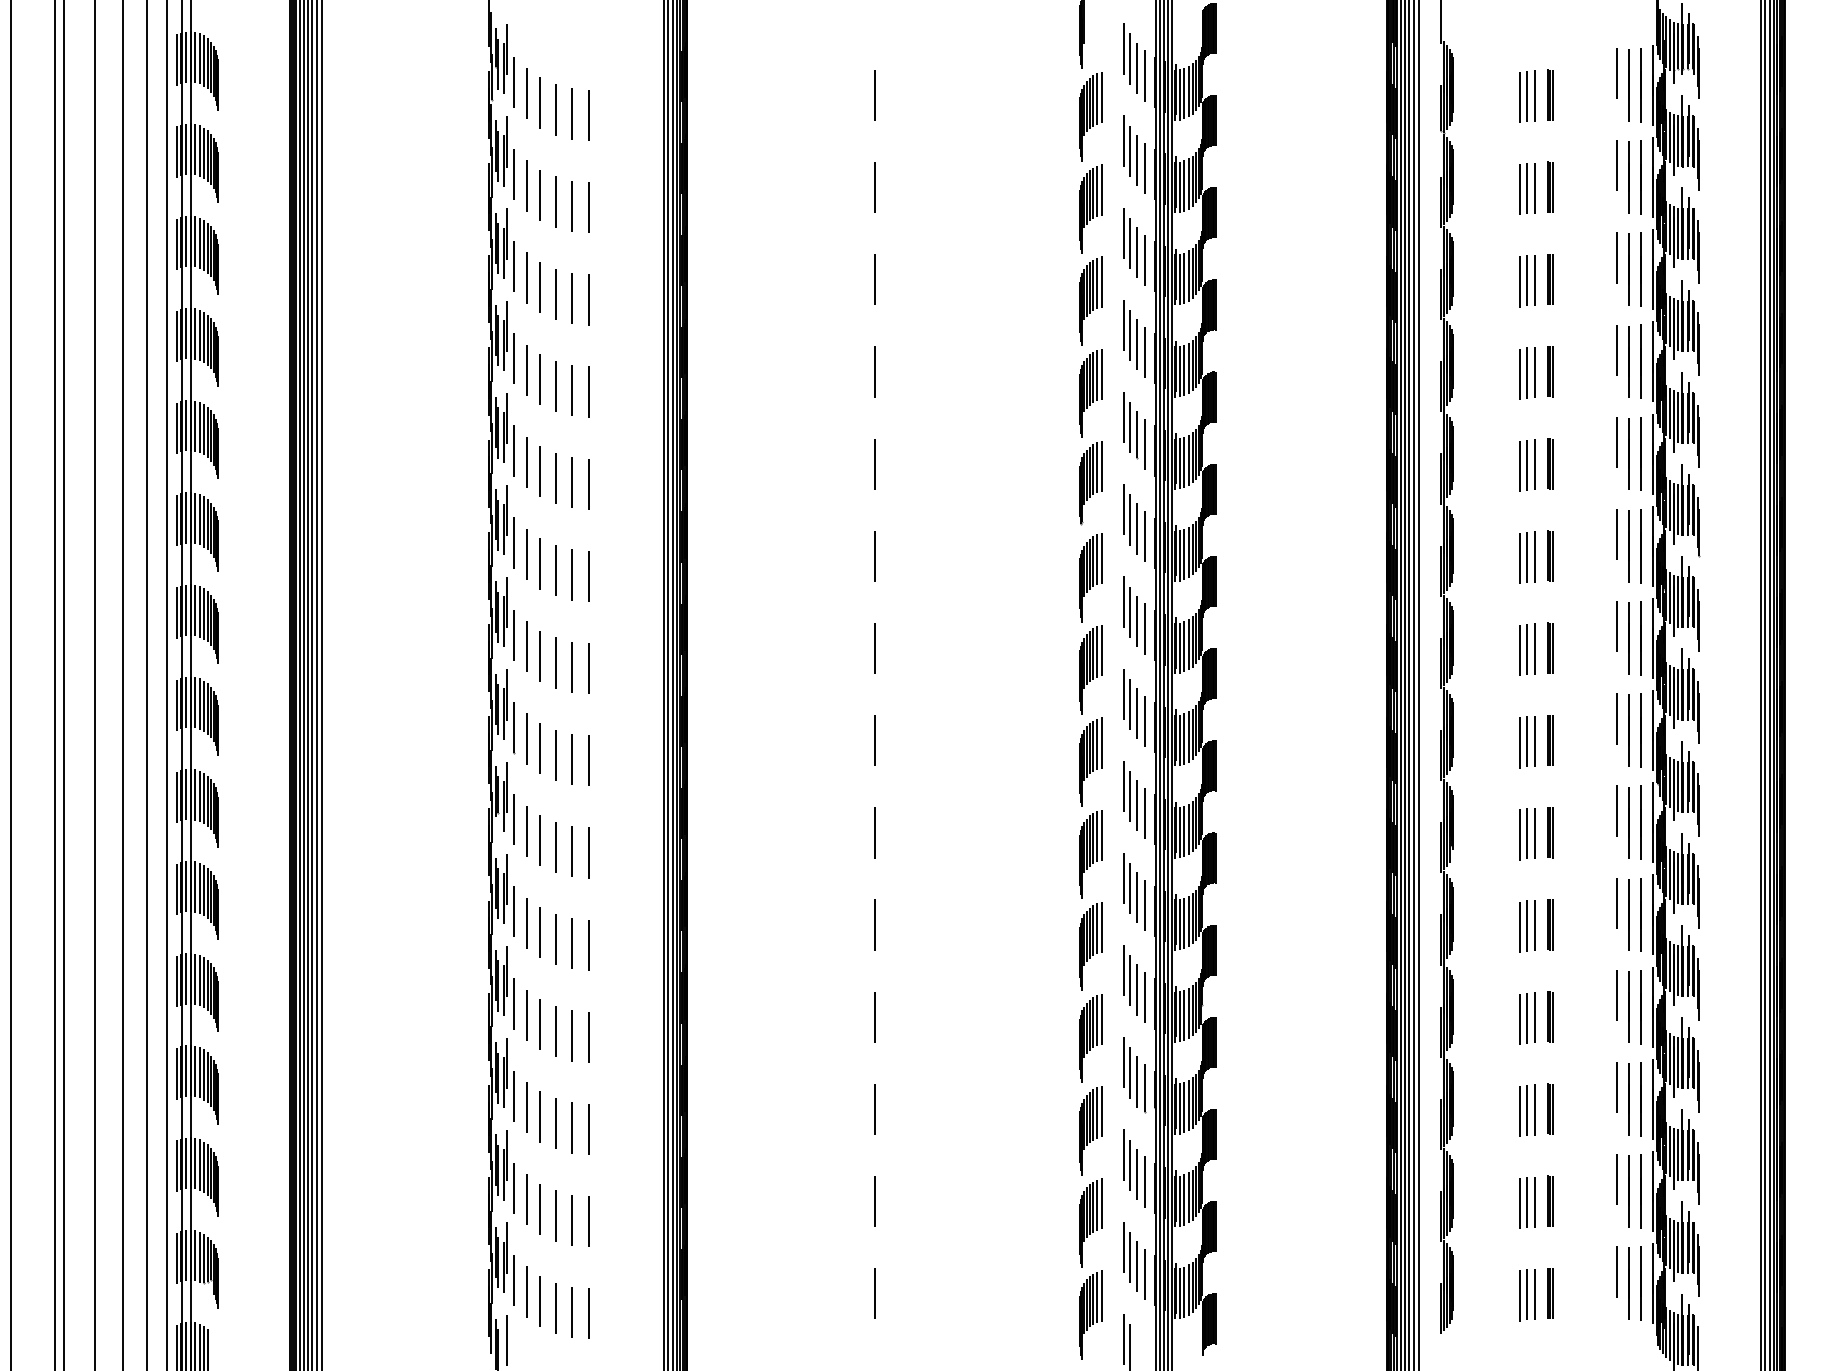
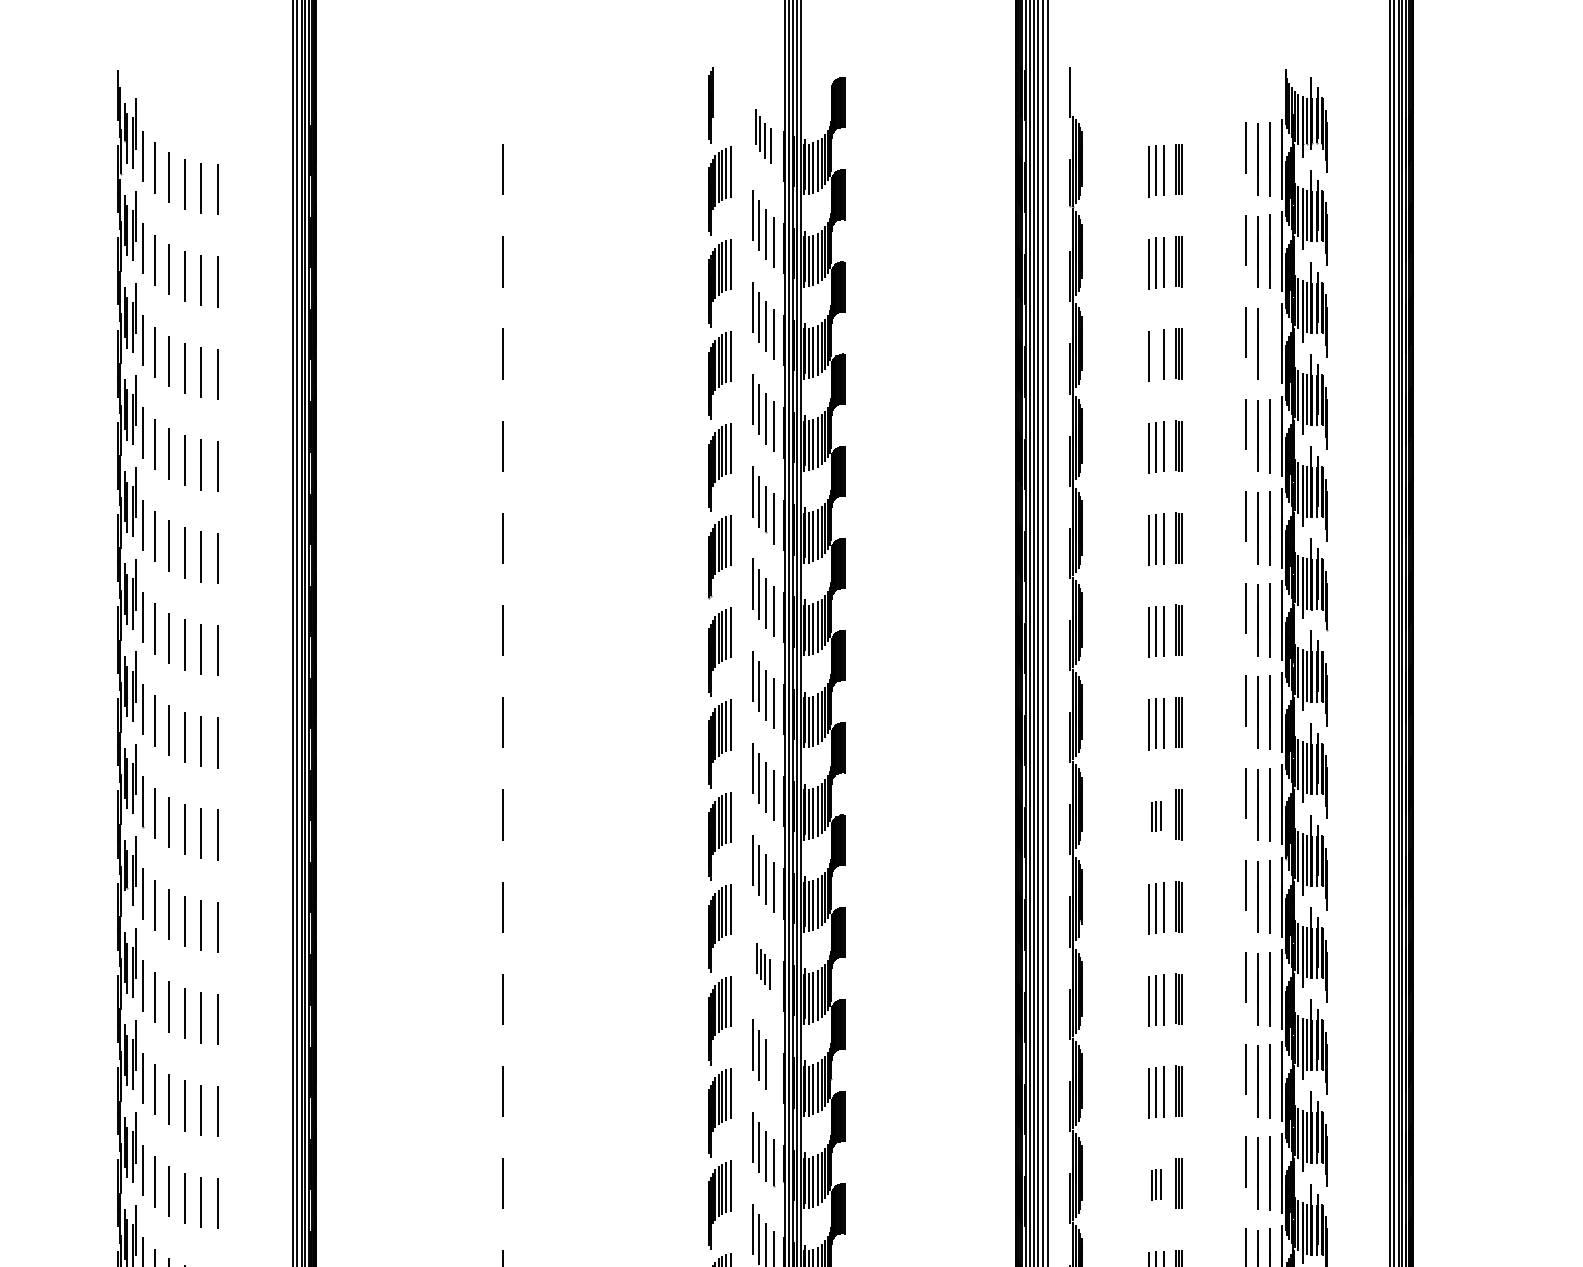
part: (1134, 62) -> (763, 136), size x0.7
line: (1640, 269) -> (1269, 343), removed
line: (1527, 280) -> (1156, 354), removed
part: (1527, 742) -> (1156, 816), size x0.6
part: (1134, 891) -> (763, 965), size x0.6
line: (1145, 997) -> (774, 1071), removed
part: (1527, 1110) -> (1156, 1184), size x0.6

